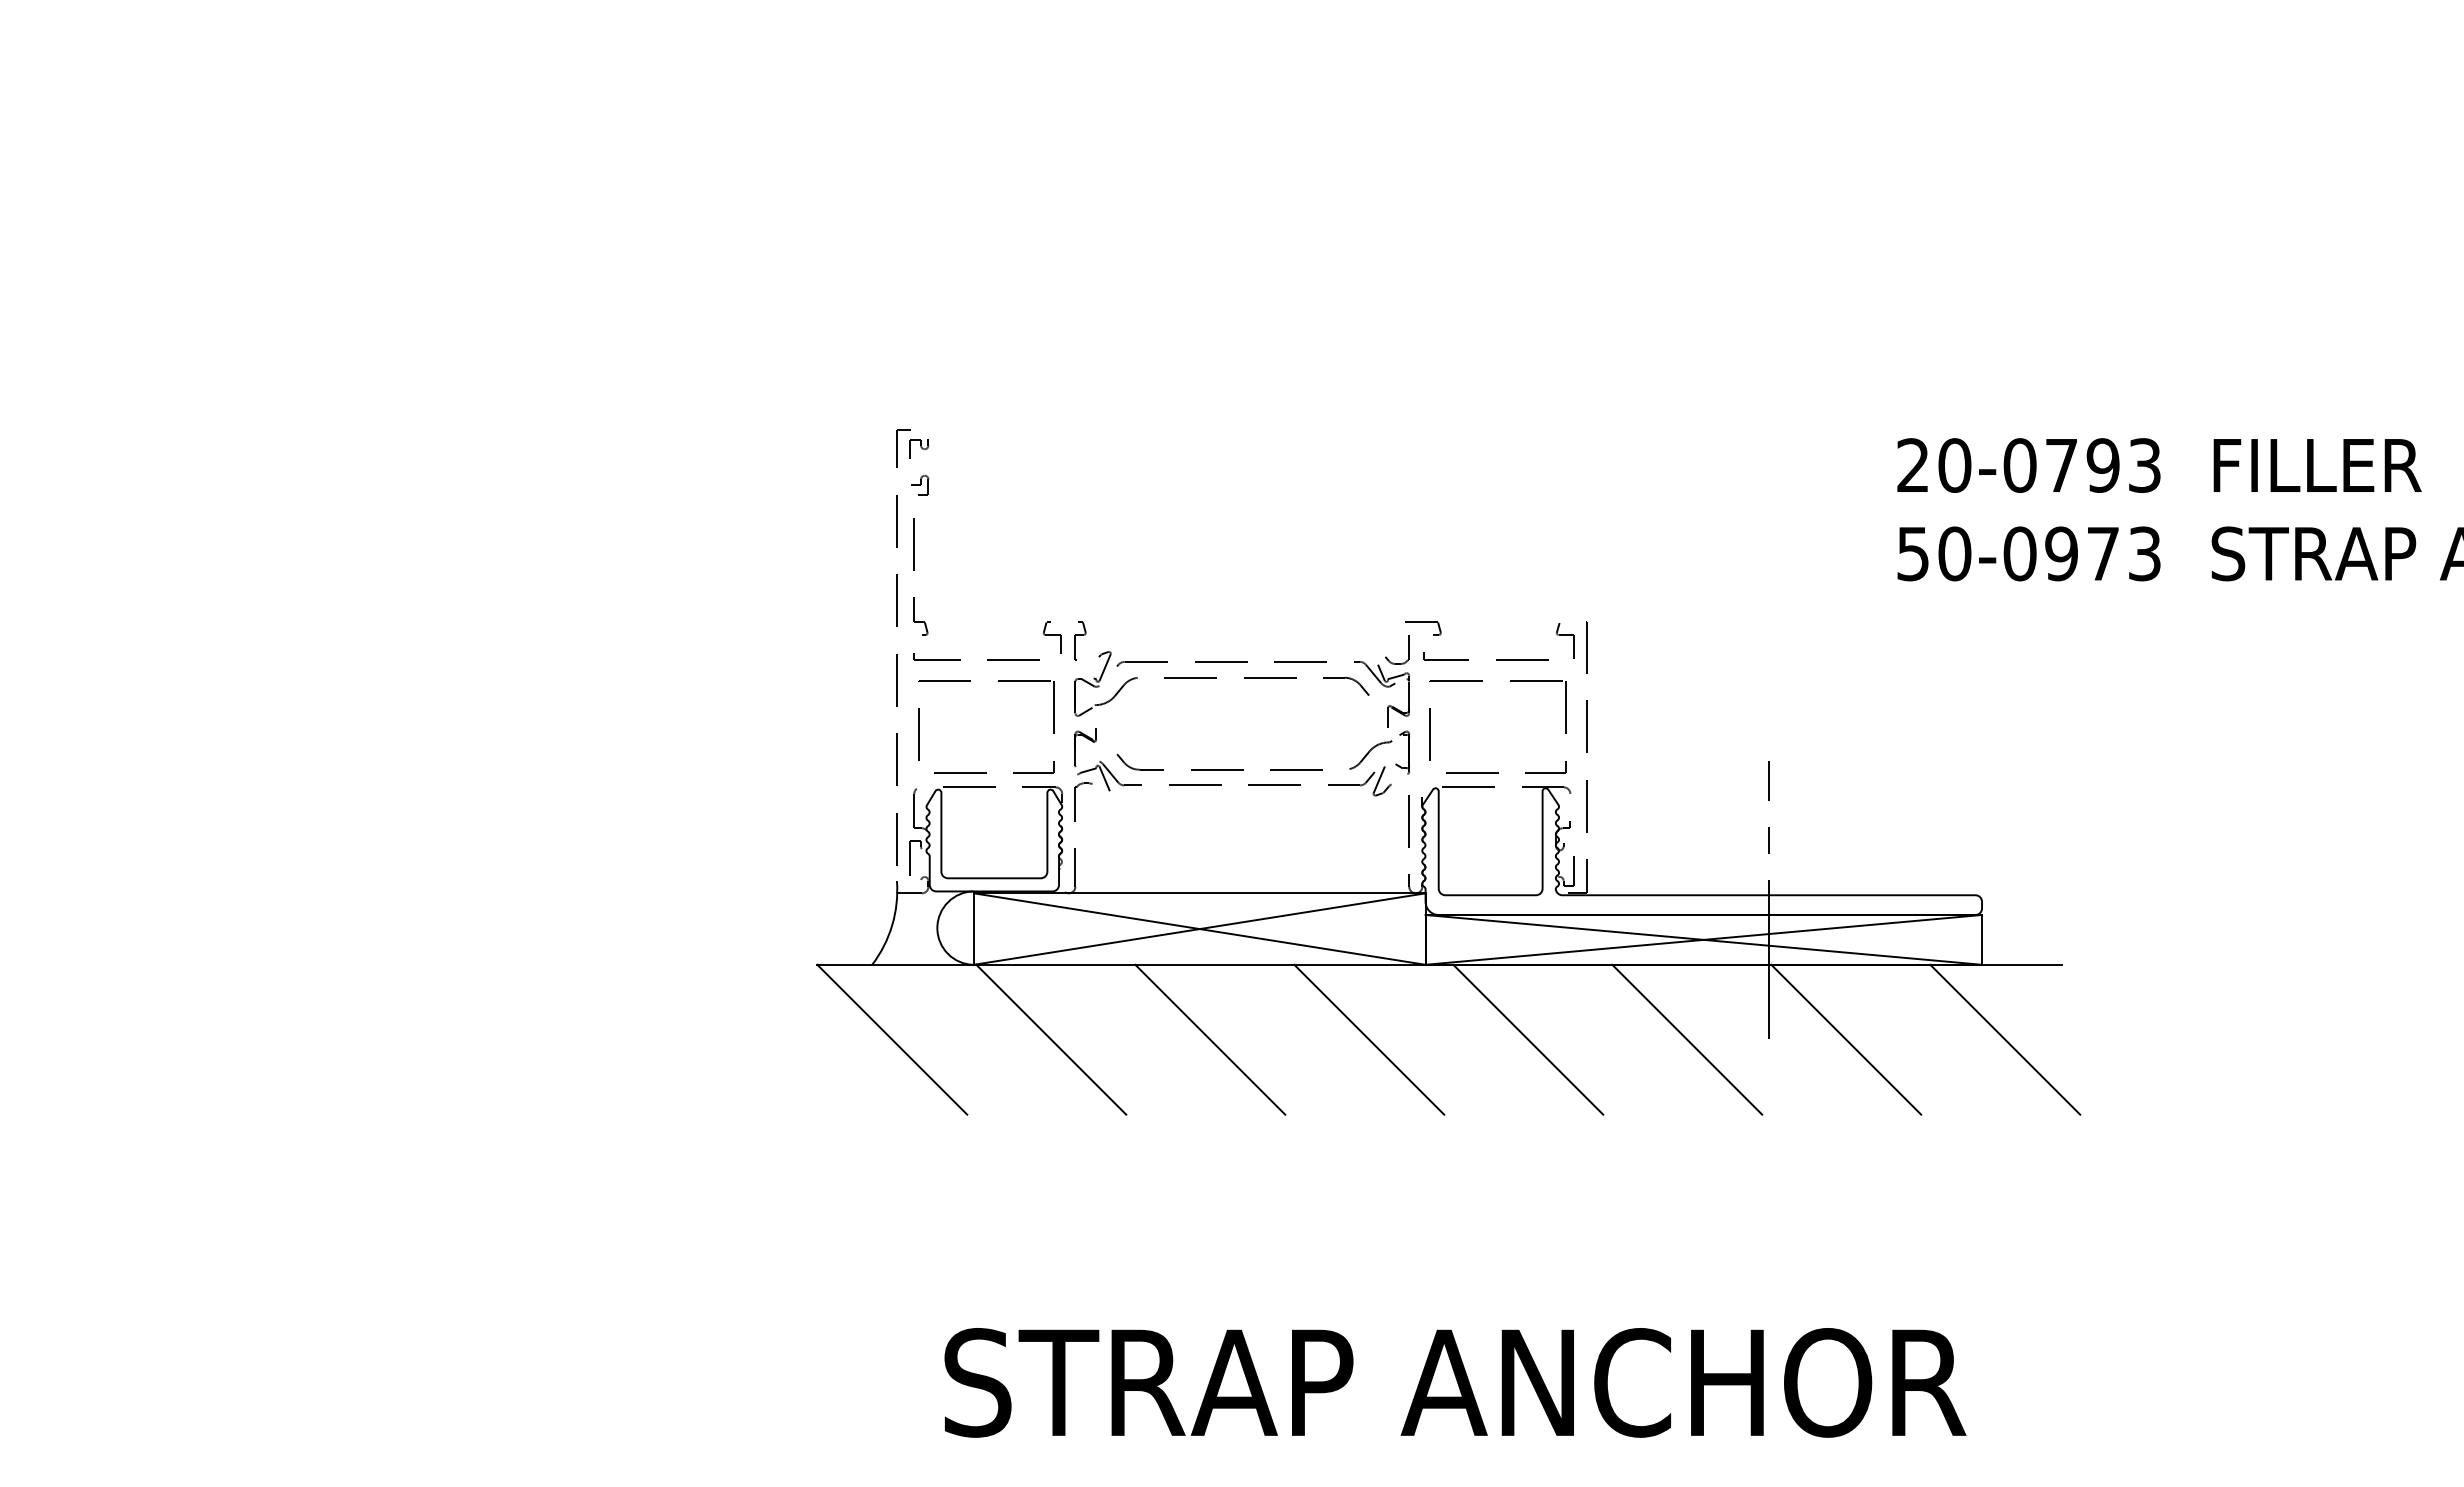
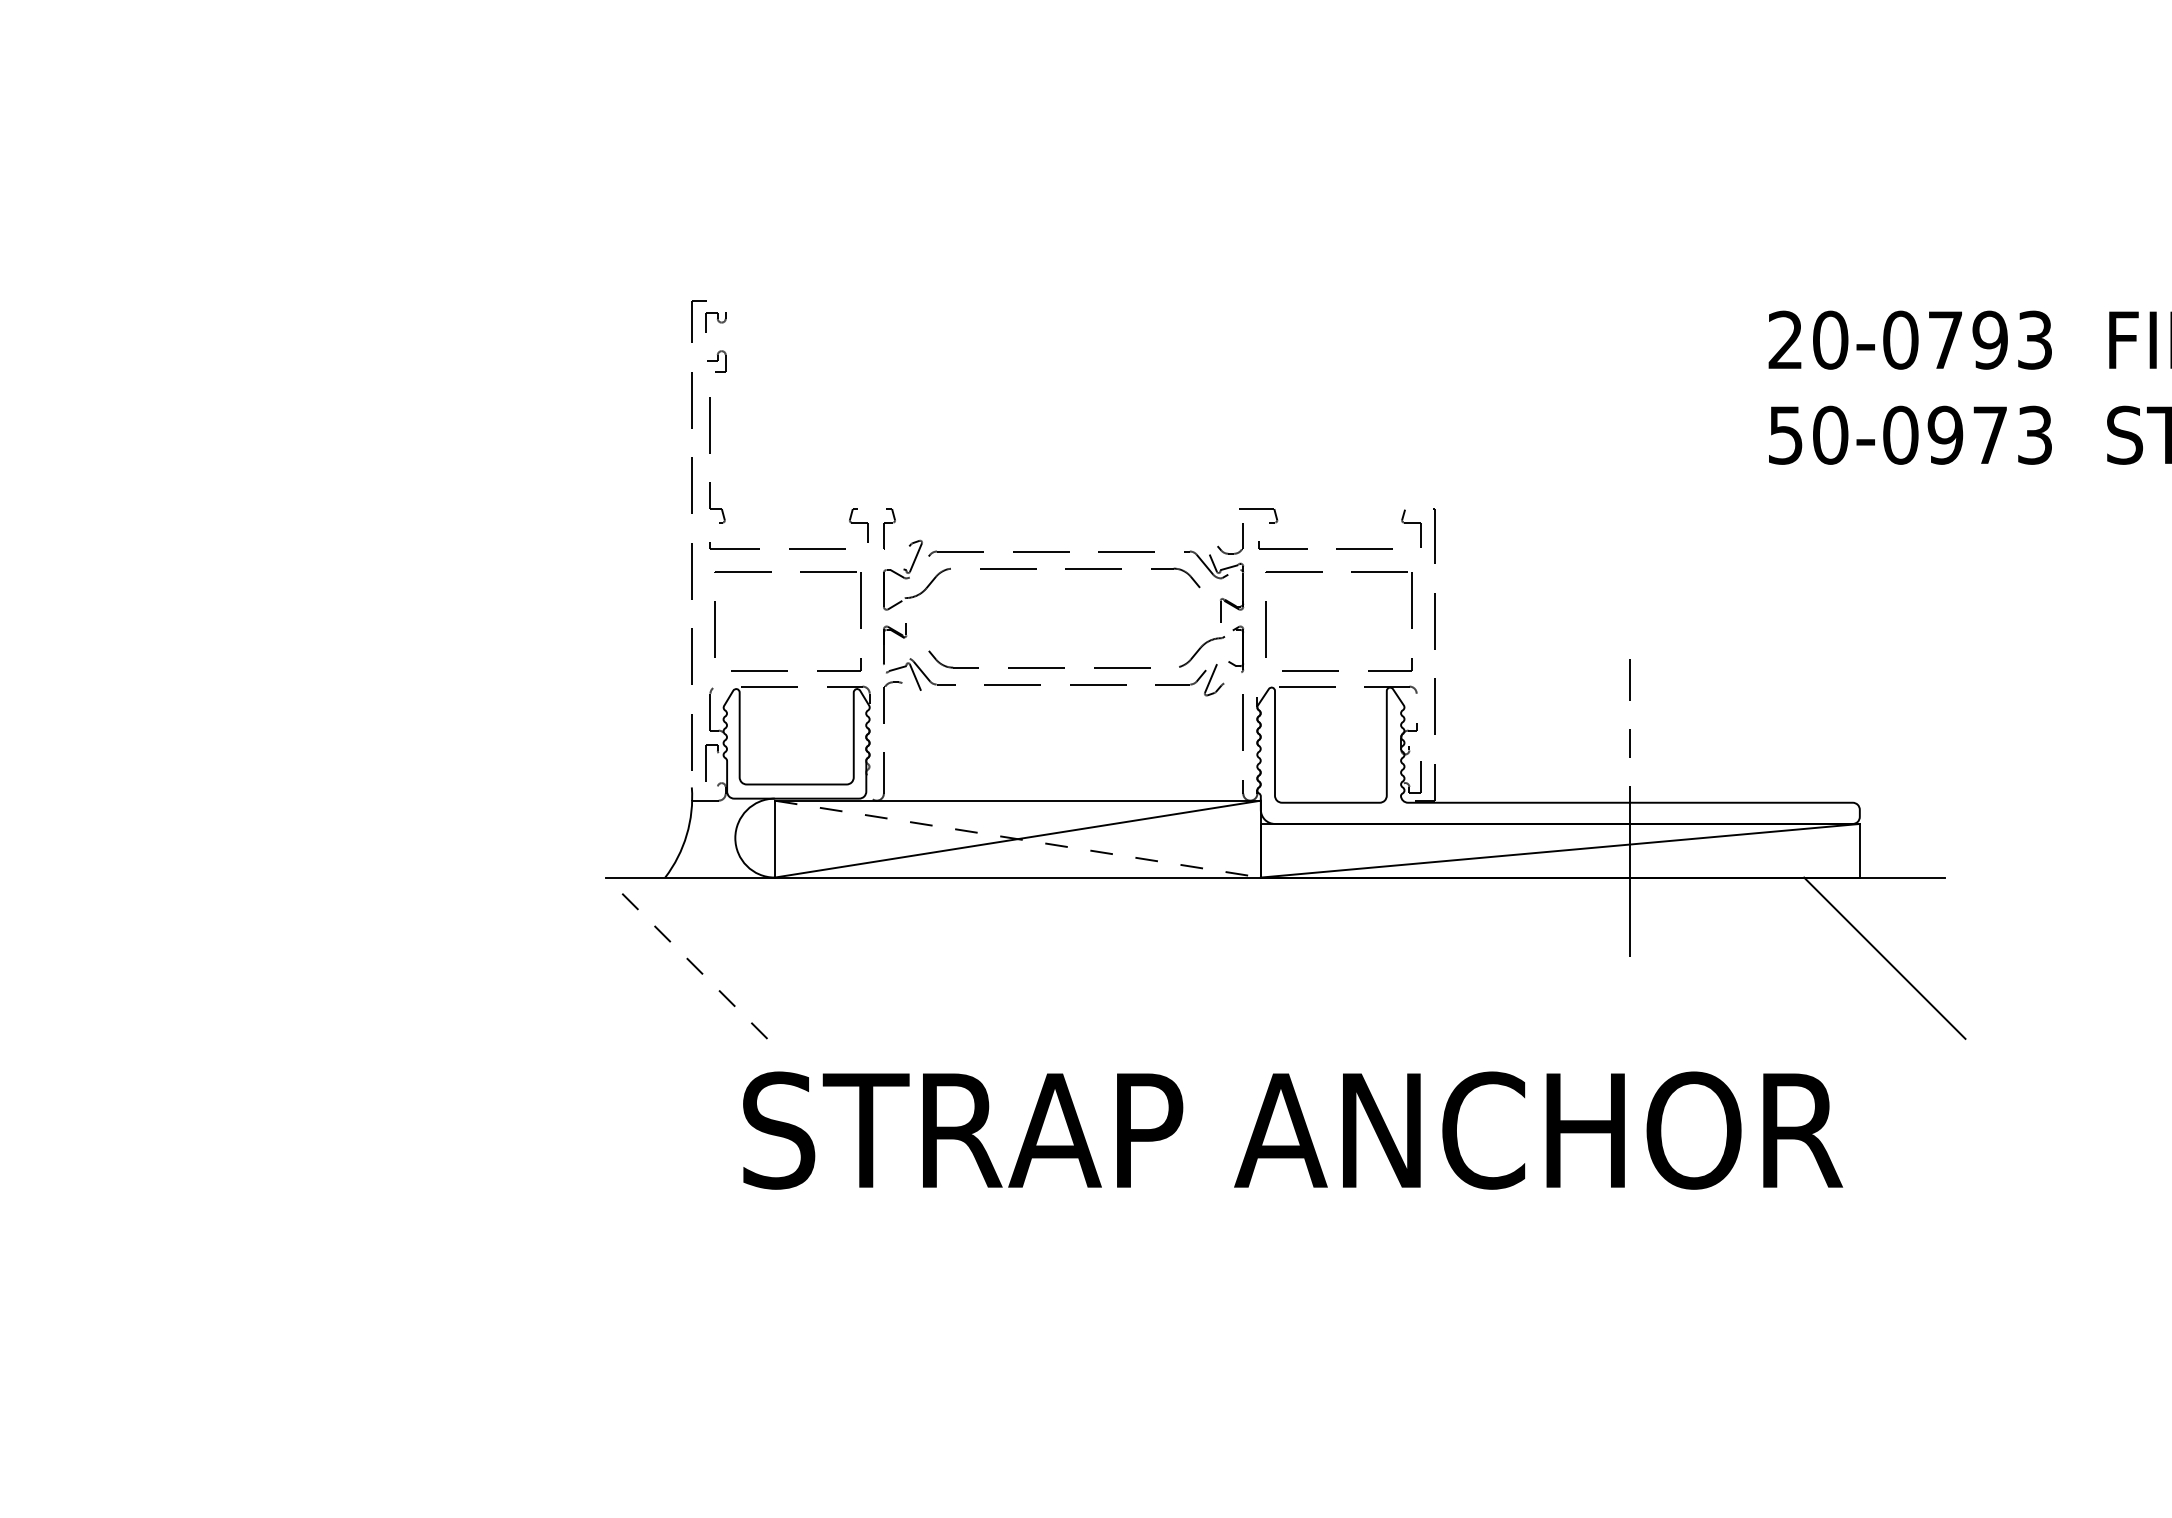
line: (1199, 929) -> (1017, 839), solid -> dashed
line: (1703, 939) -> (1560, 850), removed
line: (892, 1039) -> (687, 958), solid -> dashed
line: (1051, 1039) -> (858, 958), removed
line: (1210, 1039) -> (1029, 958), removed
line: (1369, 1039) -> (1200, 958), removed
line: (1528, 1039) -> (1371, 958), removed
line: (1687, 1039) -> (1542, 958), removed
line: (1846, 1039) -> (1713, 958), removed
text: (1455, 1382) -> (1293, 1130), moved

